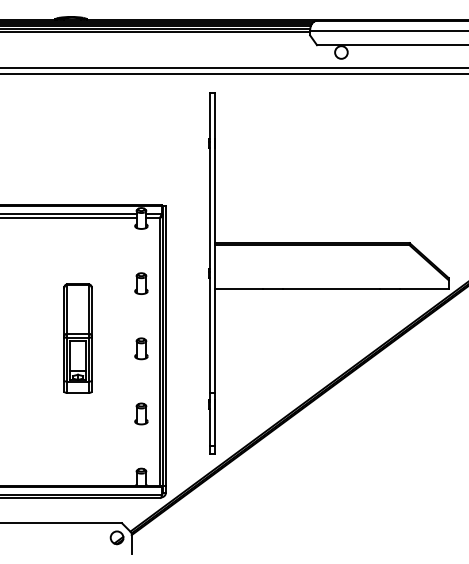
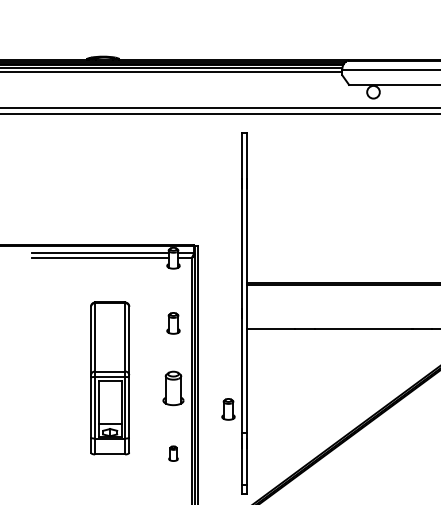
part: (77, 338) -> (109, 378), size x1.4
part: (141, 348) -> (173, 388), size x1.6
part: (196, 369) -> (228, 409), added
part: (141, 413) -> (173, 453), size x0.7

